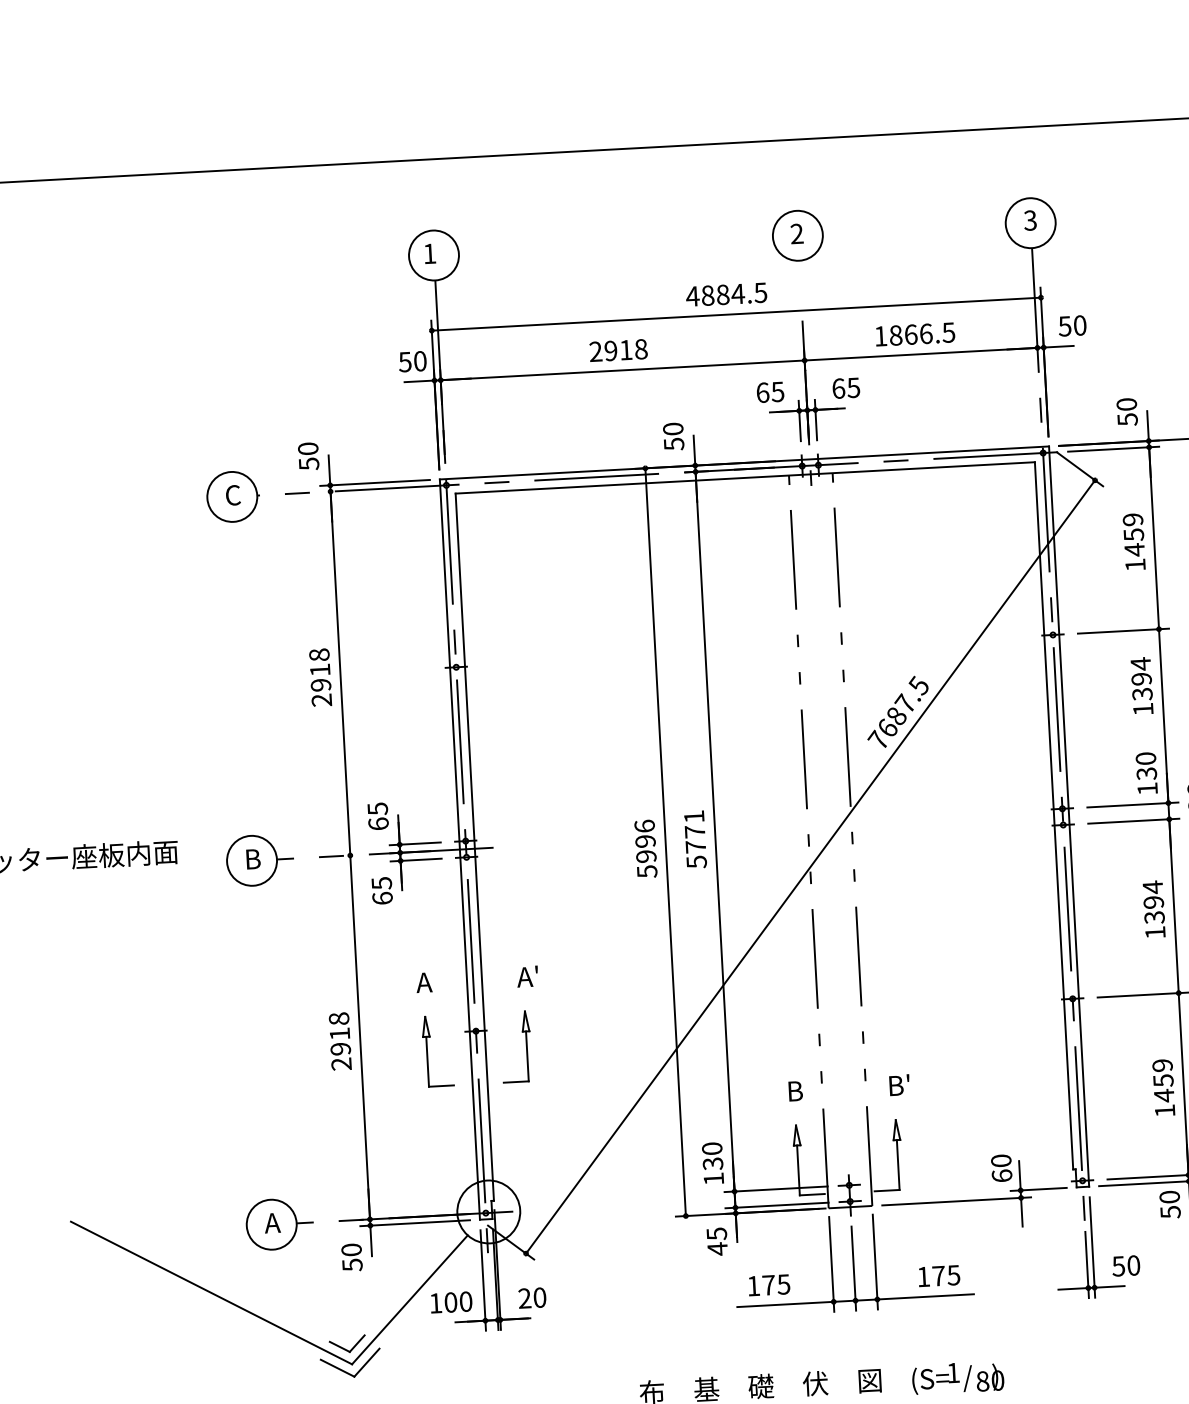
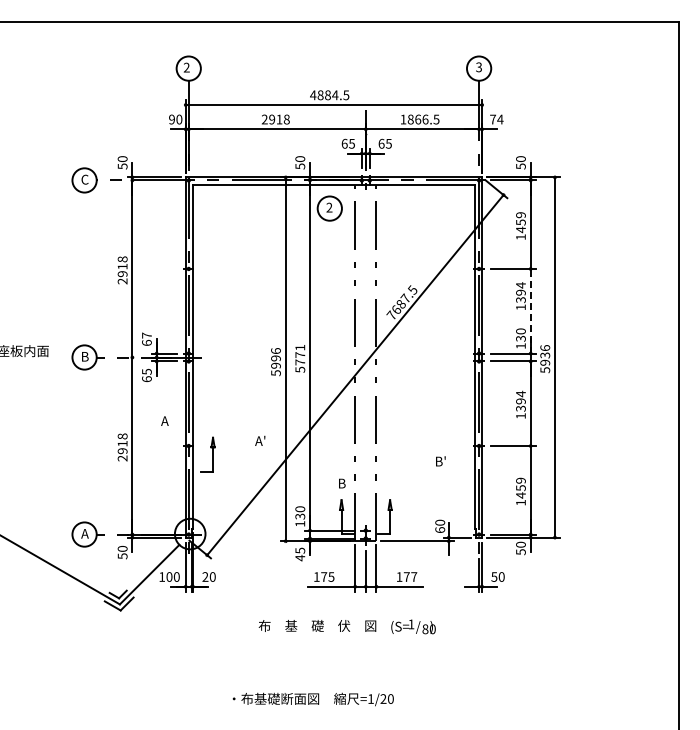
part: (797, 235) -> (329, 208), moved
text: (429, 253) -> (186, 67), 1 -> 2
text: (1072, 325) -> (496, 119), 50 -> 74
text: (404, 362) -> (171, 119), 50 -> 90
line: (1163, 714) -> (530, 310), solid -> dashed
text: (376, 808) -> (146, 335), 65 -> 67
text: (528, 975) -> (260, 440), moved
part: (437, 1050) -> (169, 454), removed
text: (898, 1085) -> (440, 461), moved
text: (954, 1274) -> (414, 576), 175 -> 177

